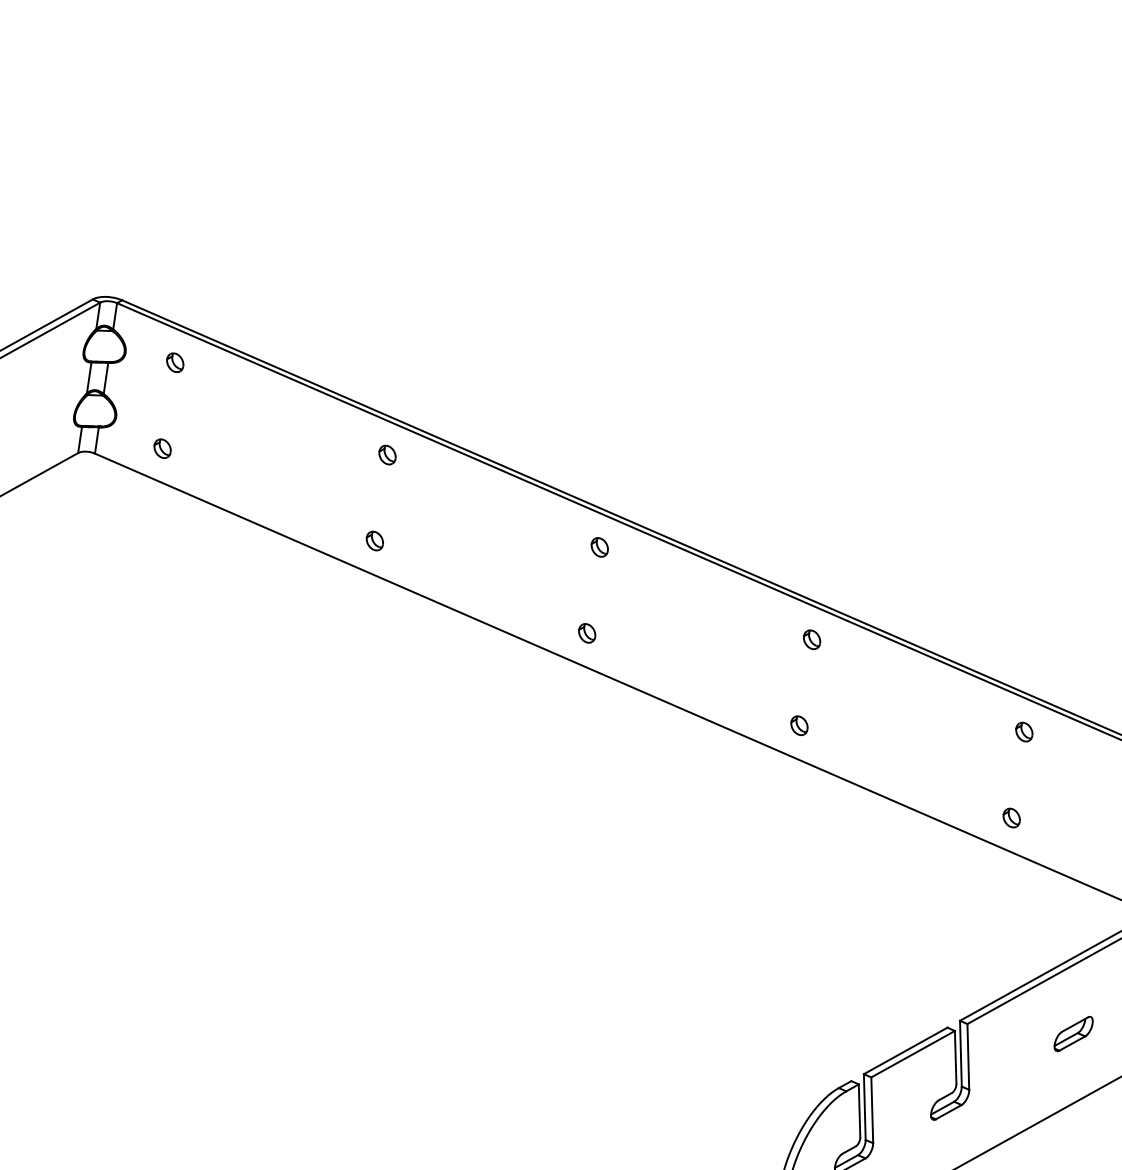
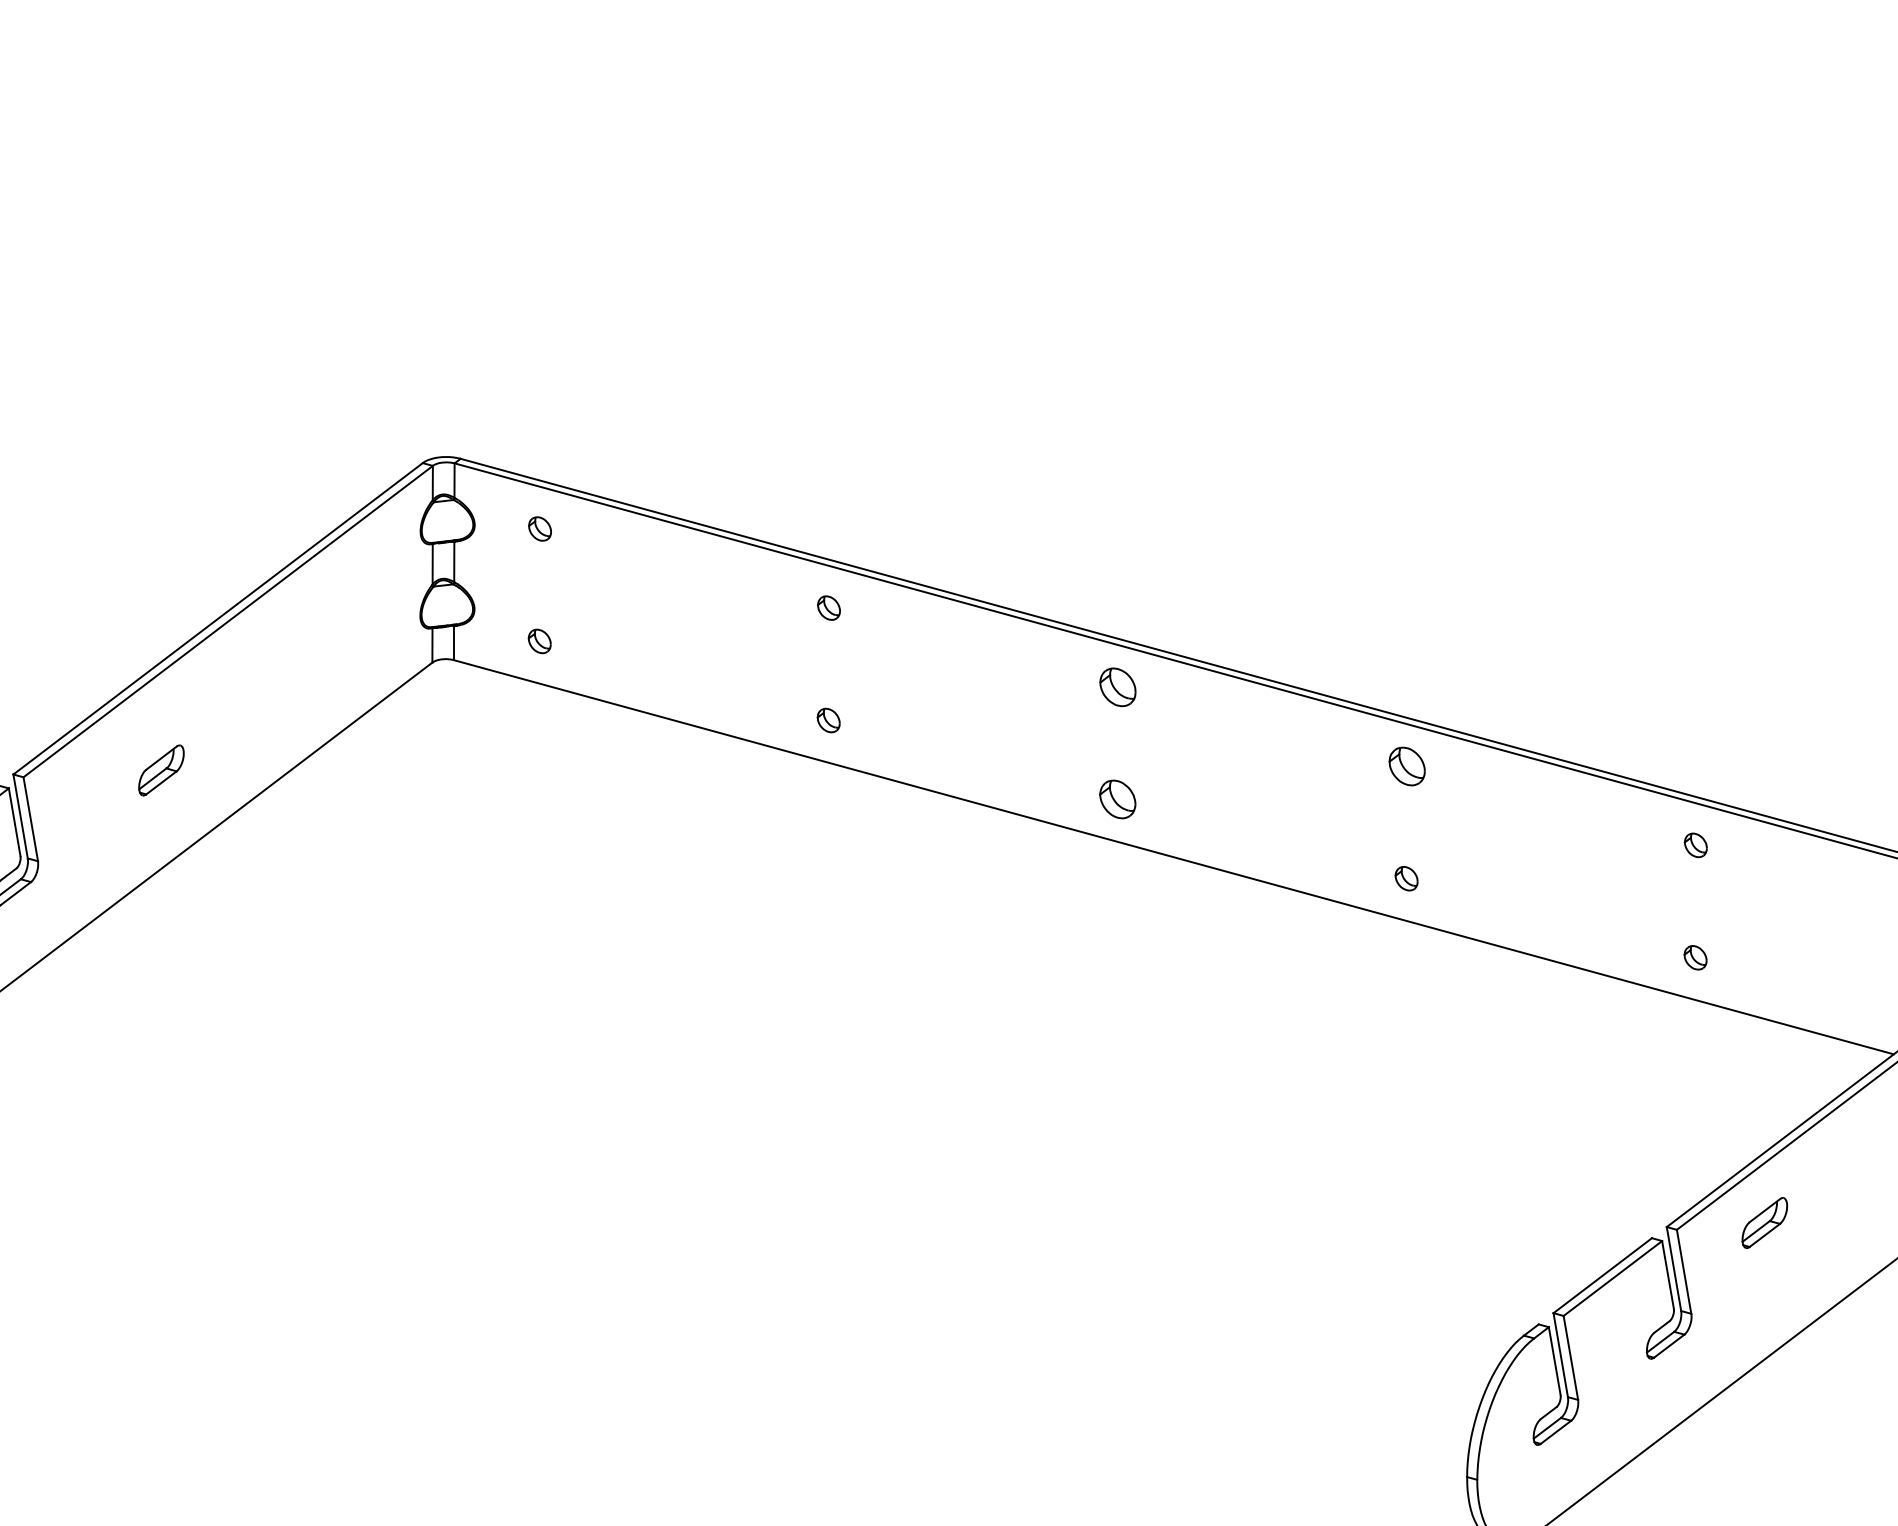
part: (599, 546) -> (1117, 686), size x1.6
part: (587, 633) -> (1117, 799), size x1.6
part: (811, 639) -> (1406, 765), size x1.6
part: (1073, 1033) -> (1764, 1222), moved

